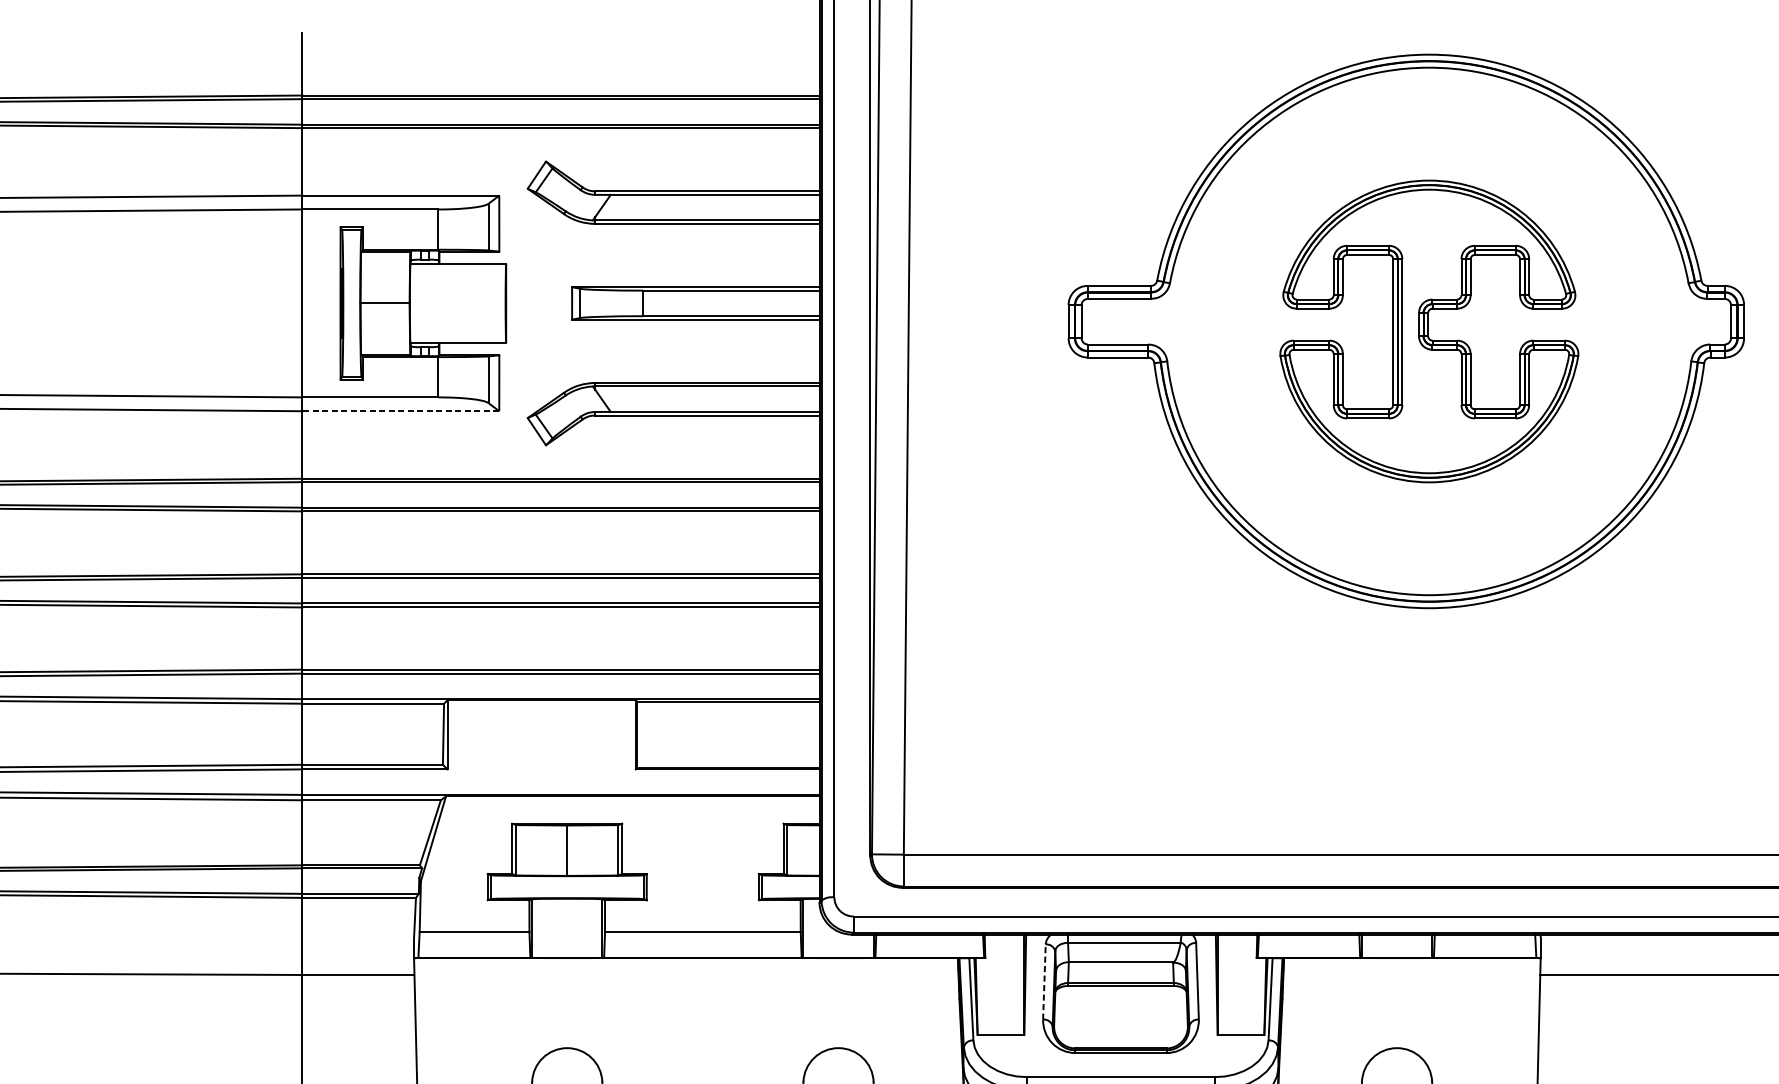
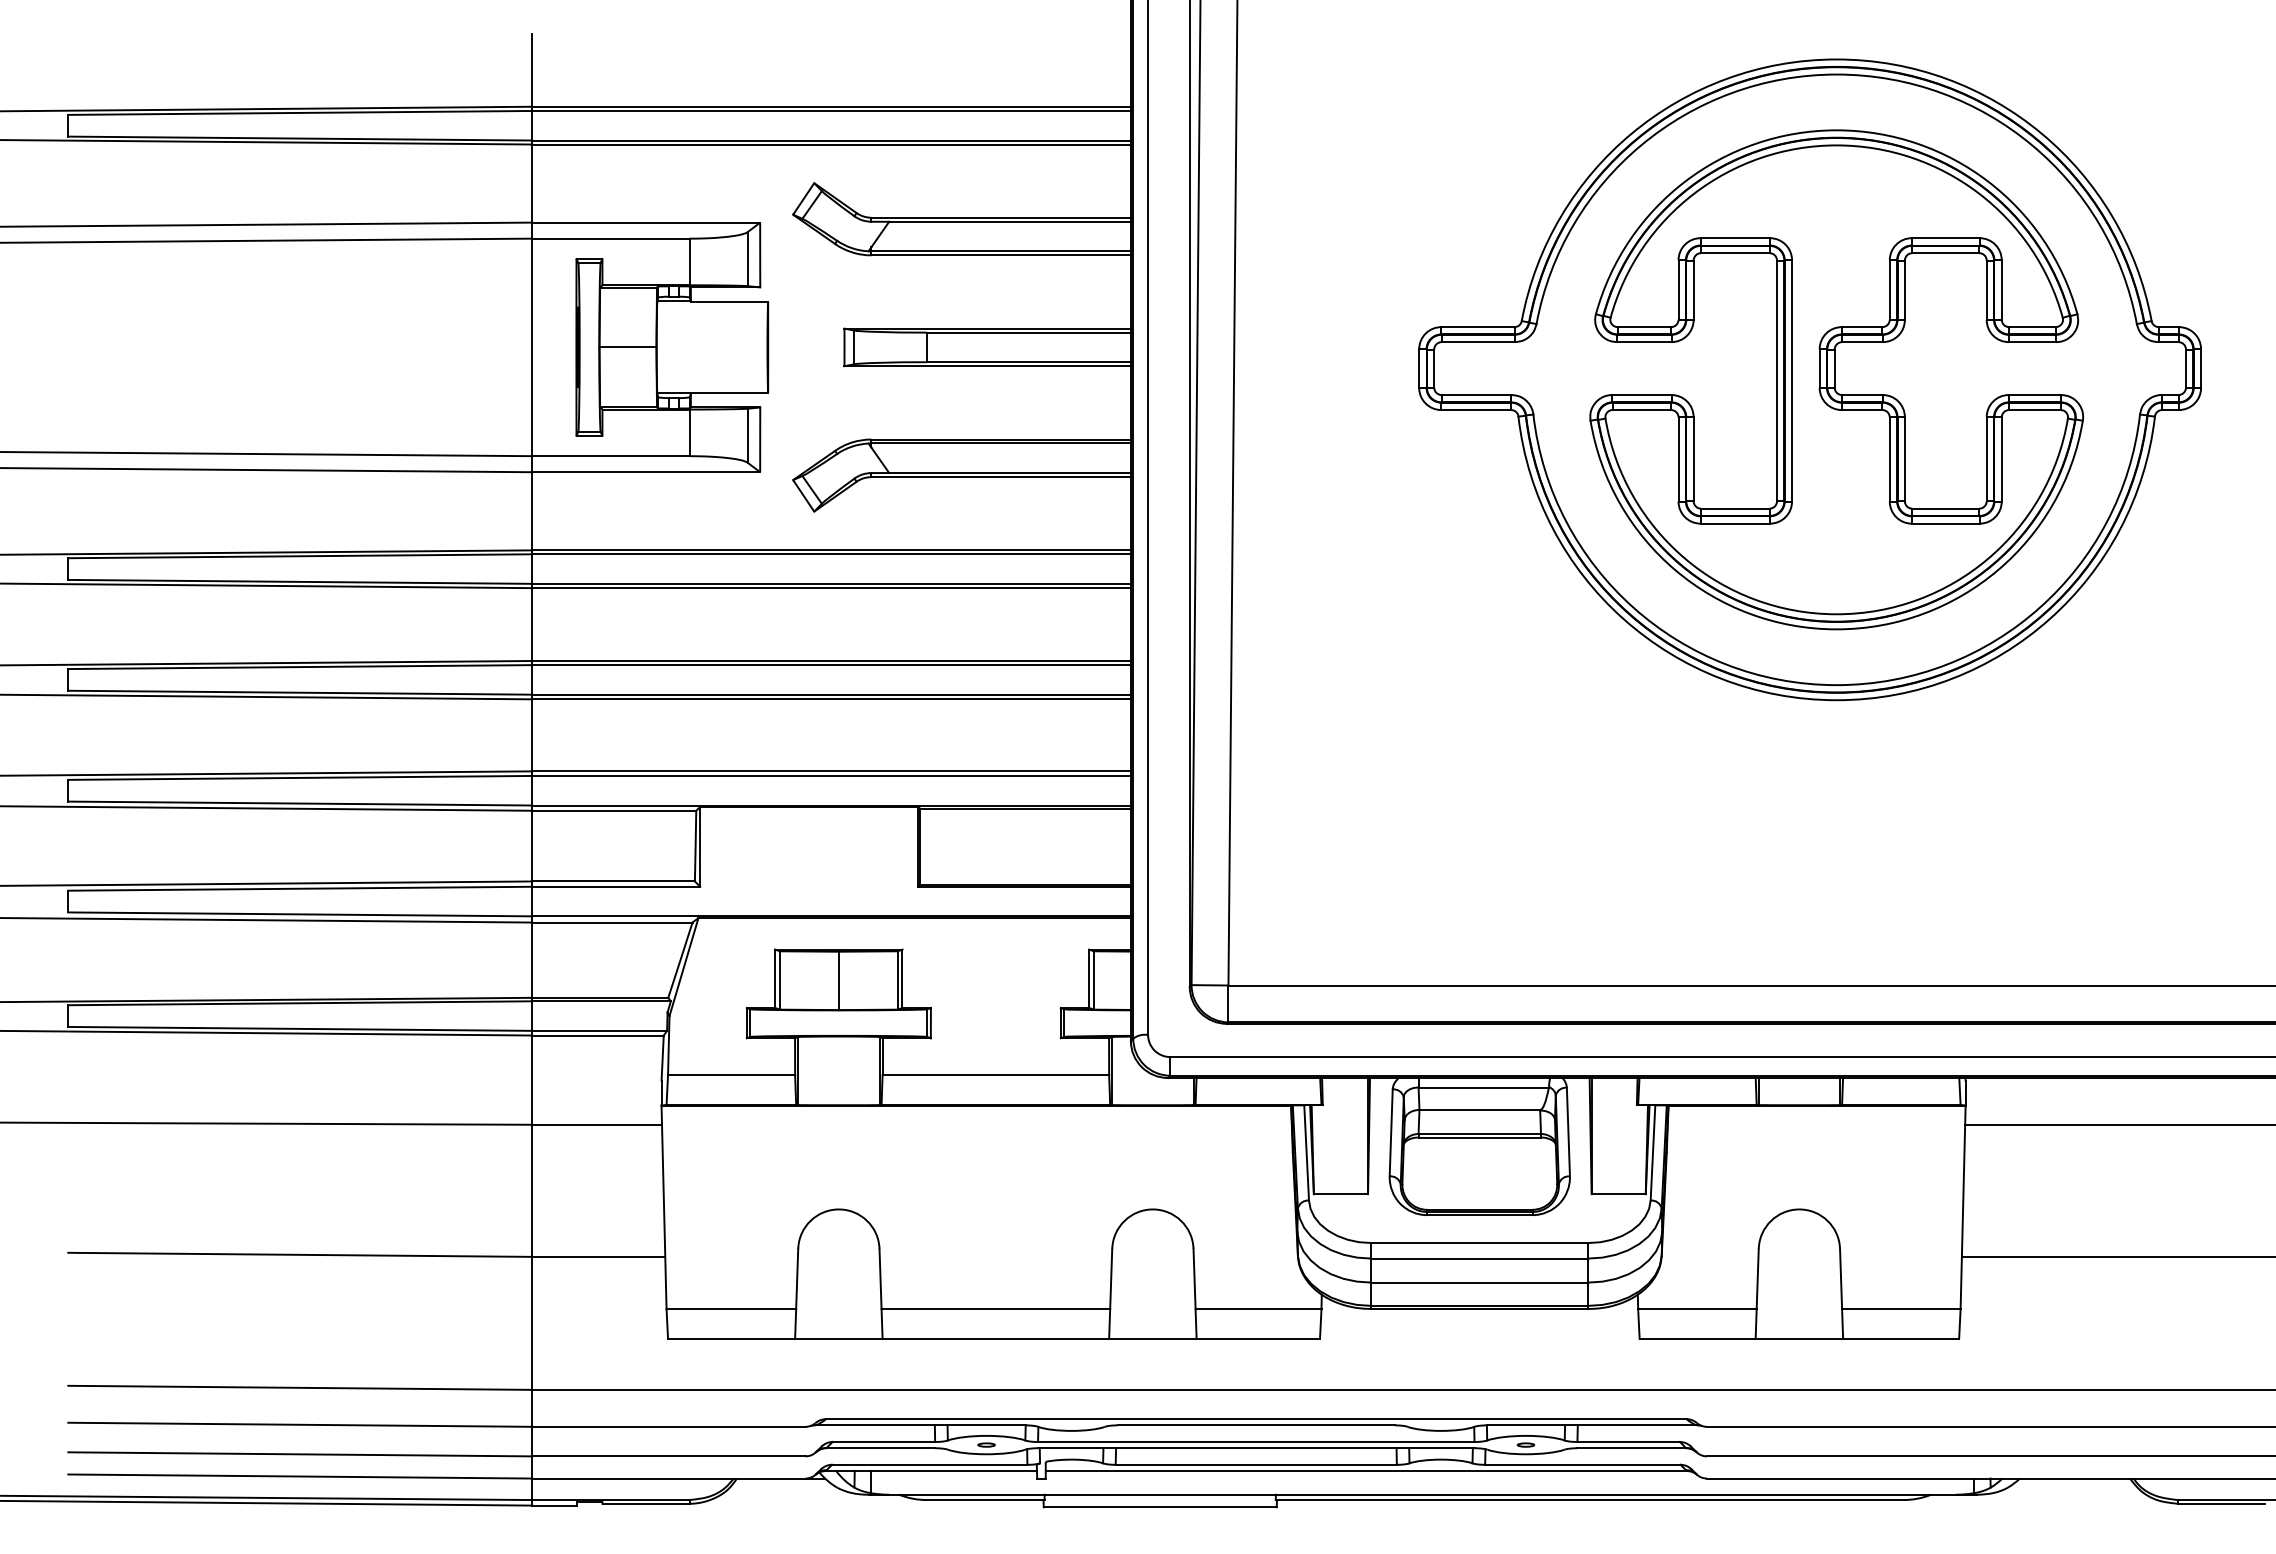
part: (1429, 331) -> (1836, 379), size x1.43
line: (401, 411) -> (646, 472), dashed -> solid
line: (1044, 981) -> (1391, 1132), dashed -> solid

